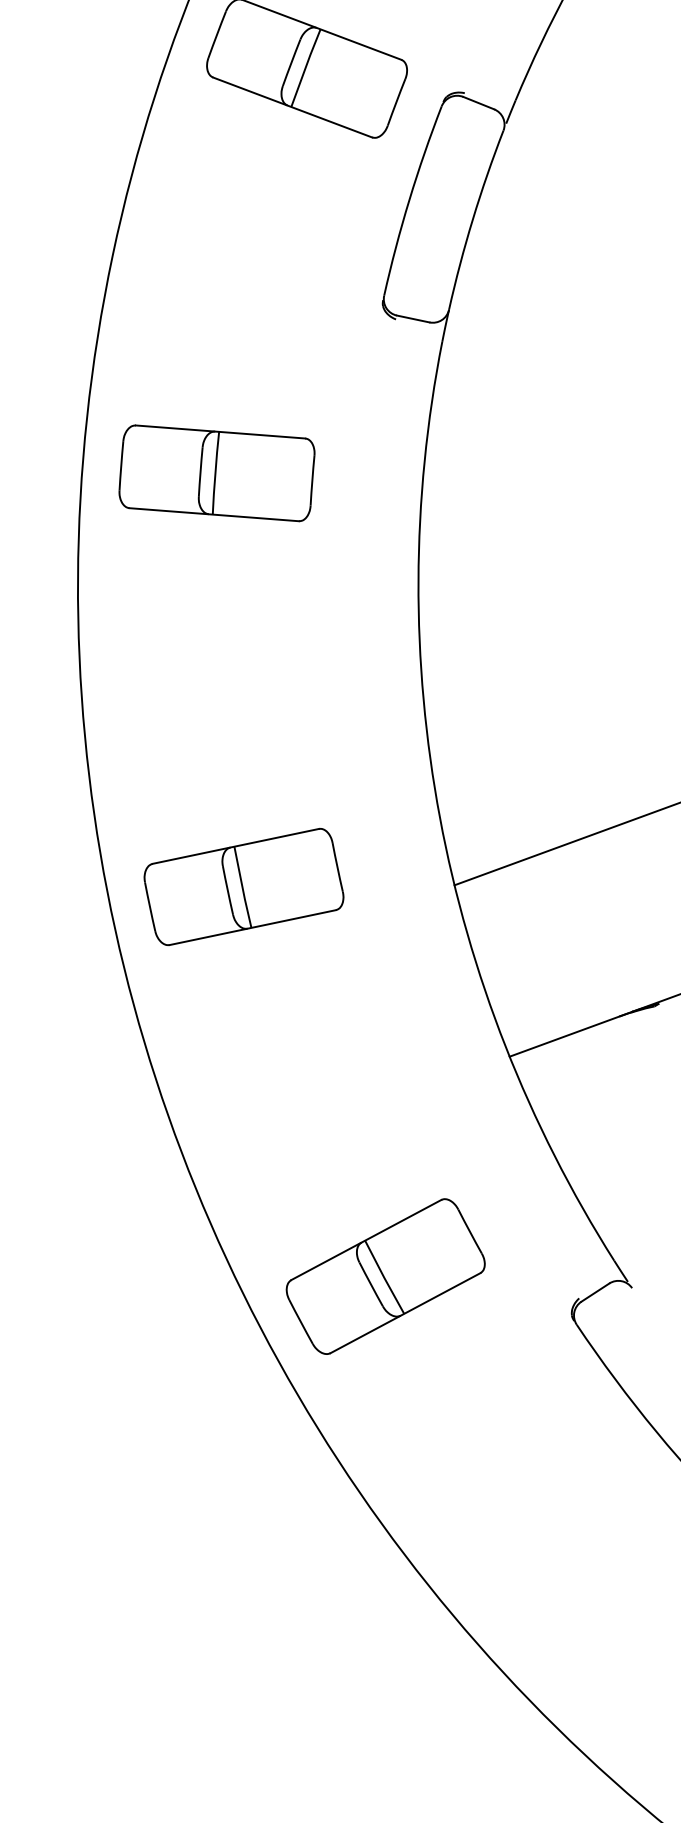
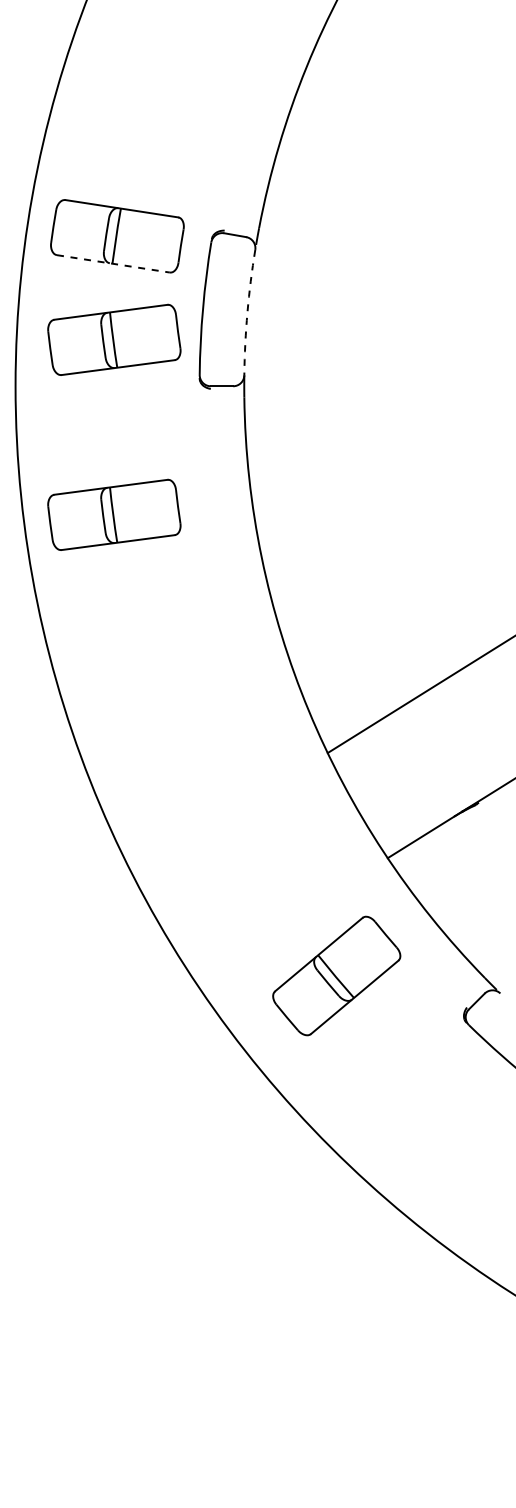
line: (292, 106) -> (113, 263), solid -> dashed
part: (271, 217) -> (114, 339), added
arc: (472, 219) -> (247, 312), solid -> dashed
part: (244, 887) -> (189, 783), removed
part: (385, 1275) -> (336, 975), moved

